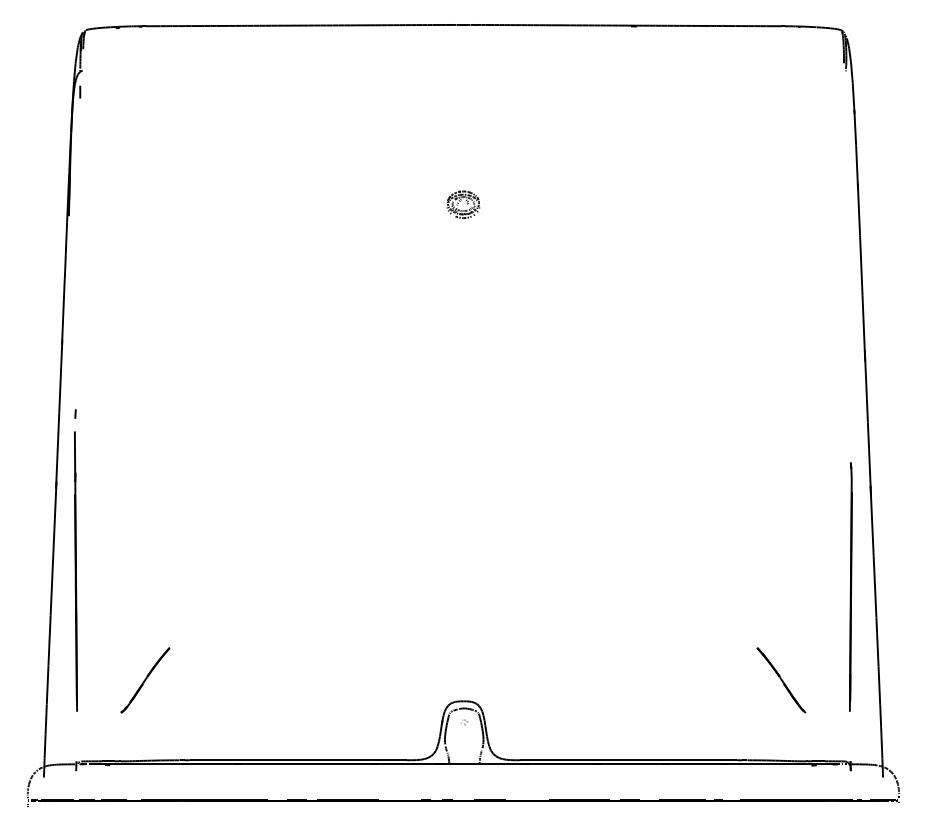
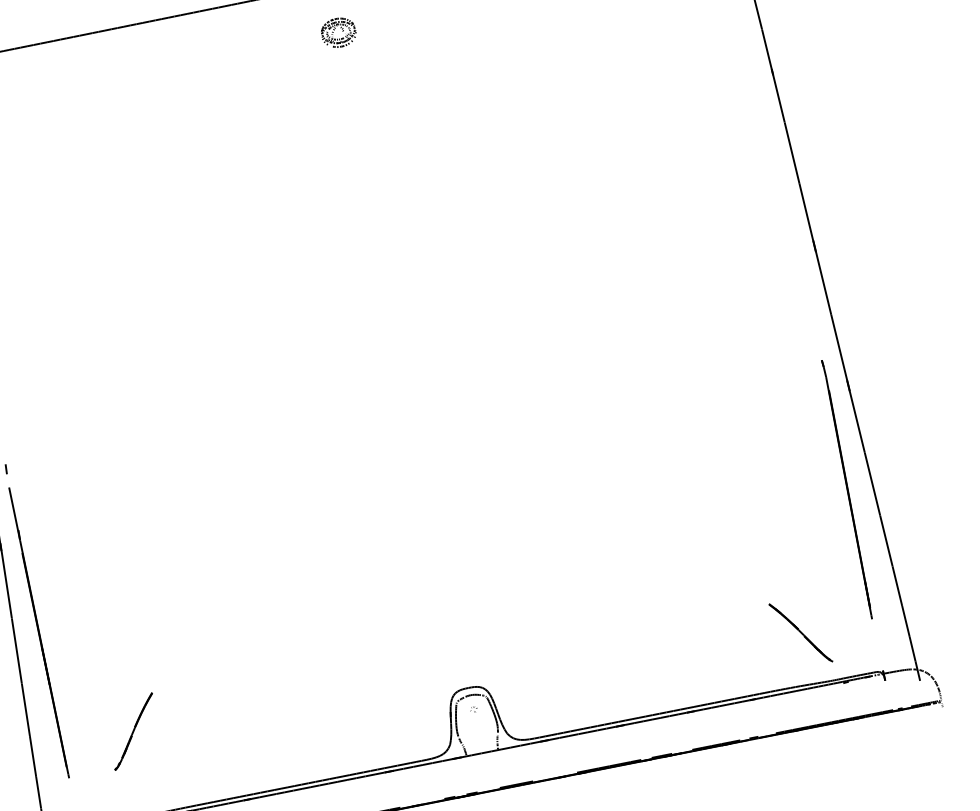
part: (463, 204) -> (338, 32), moved
part: (781, 680) -> (801, 633), moved

